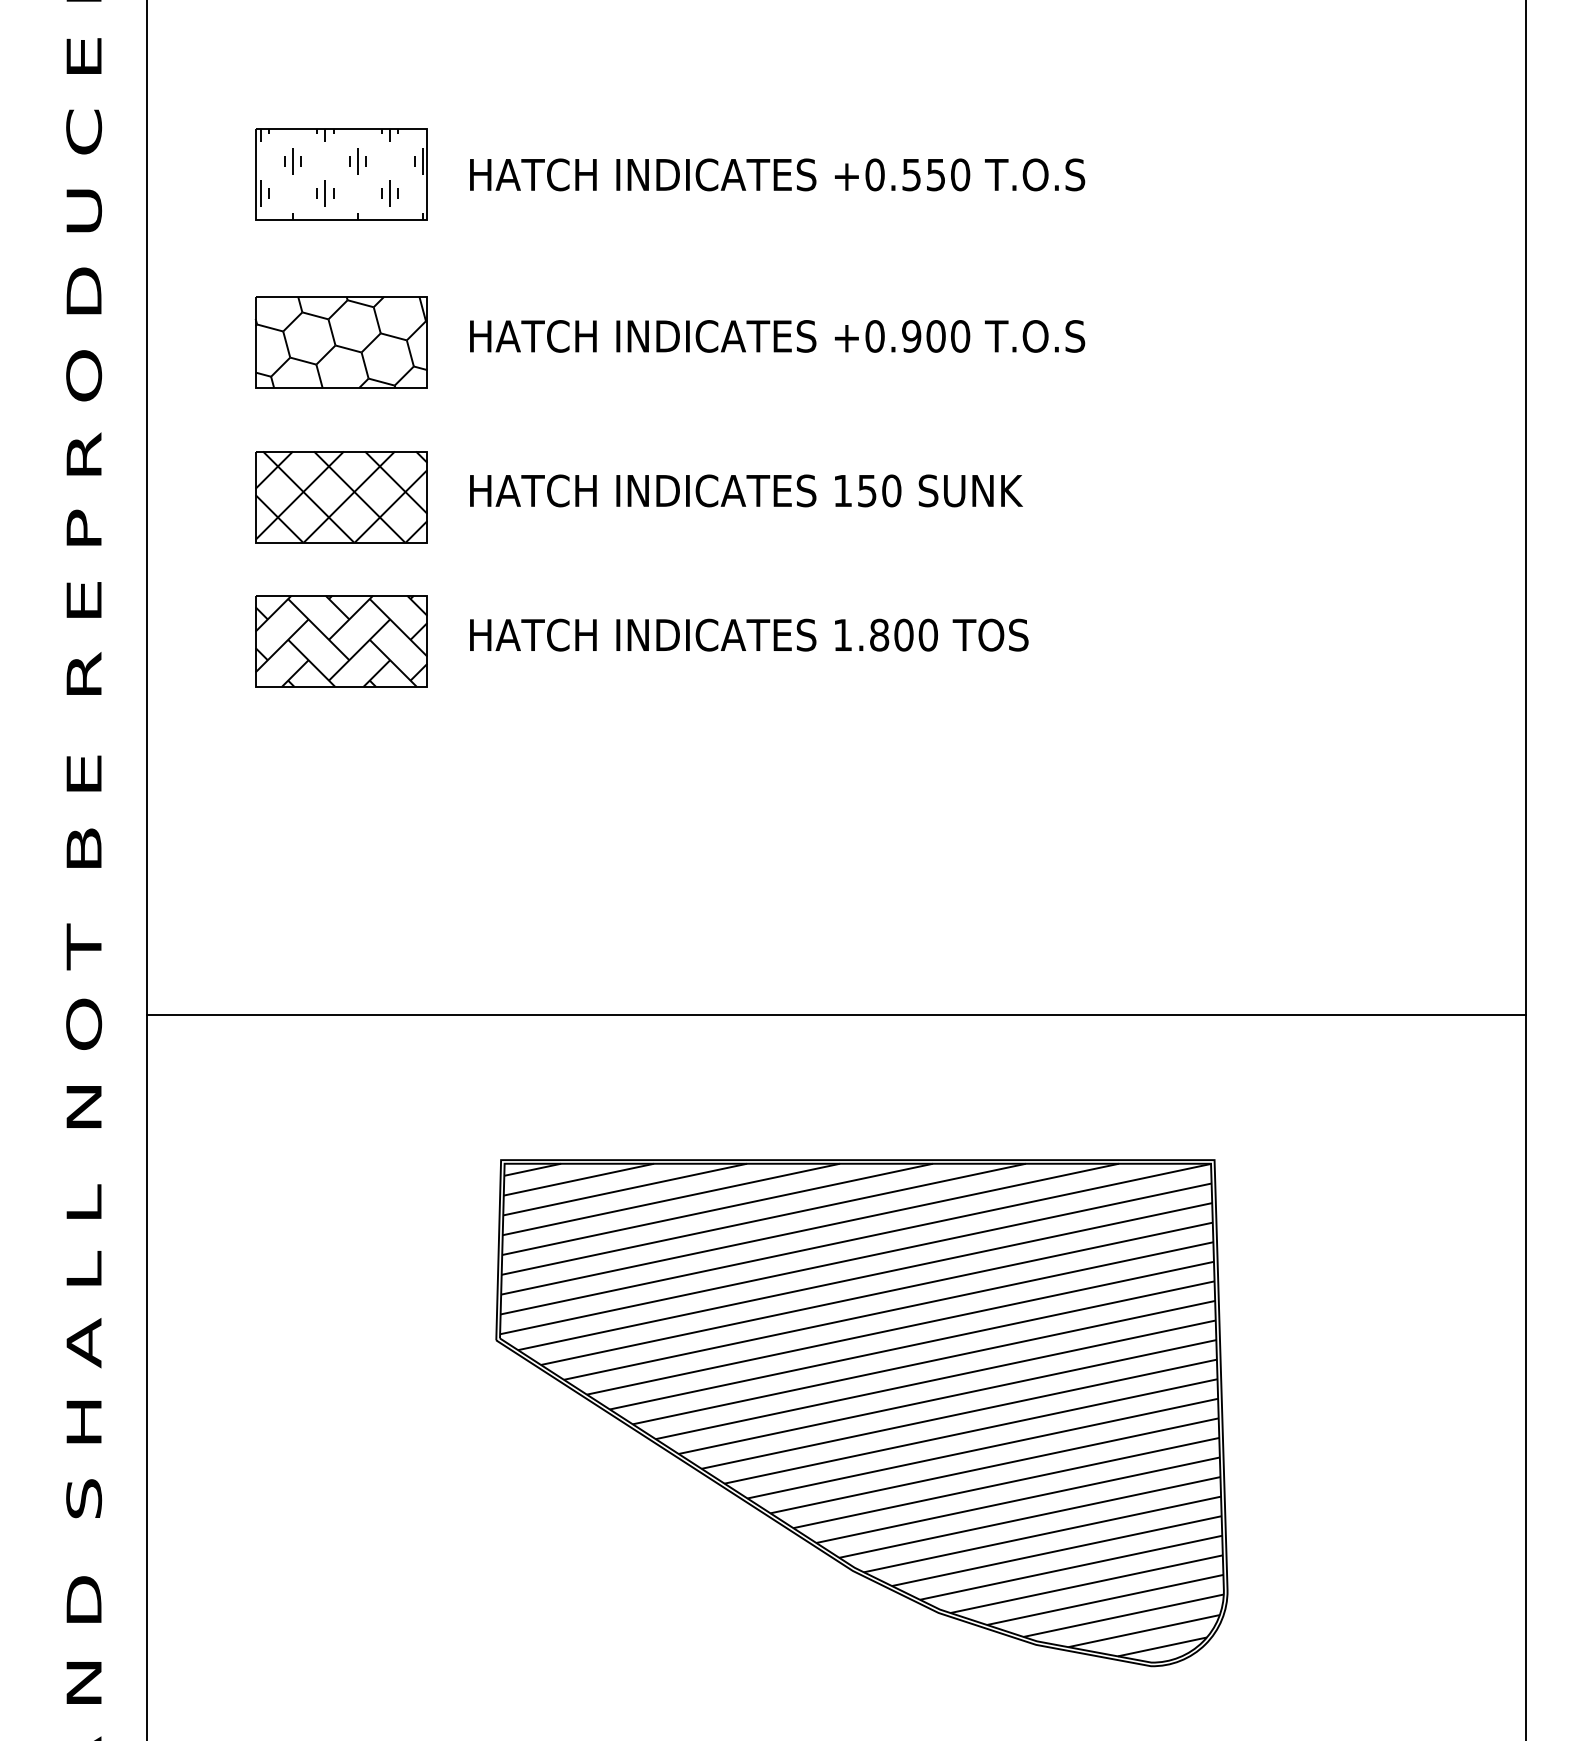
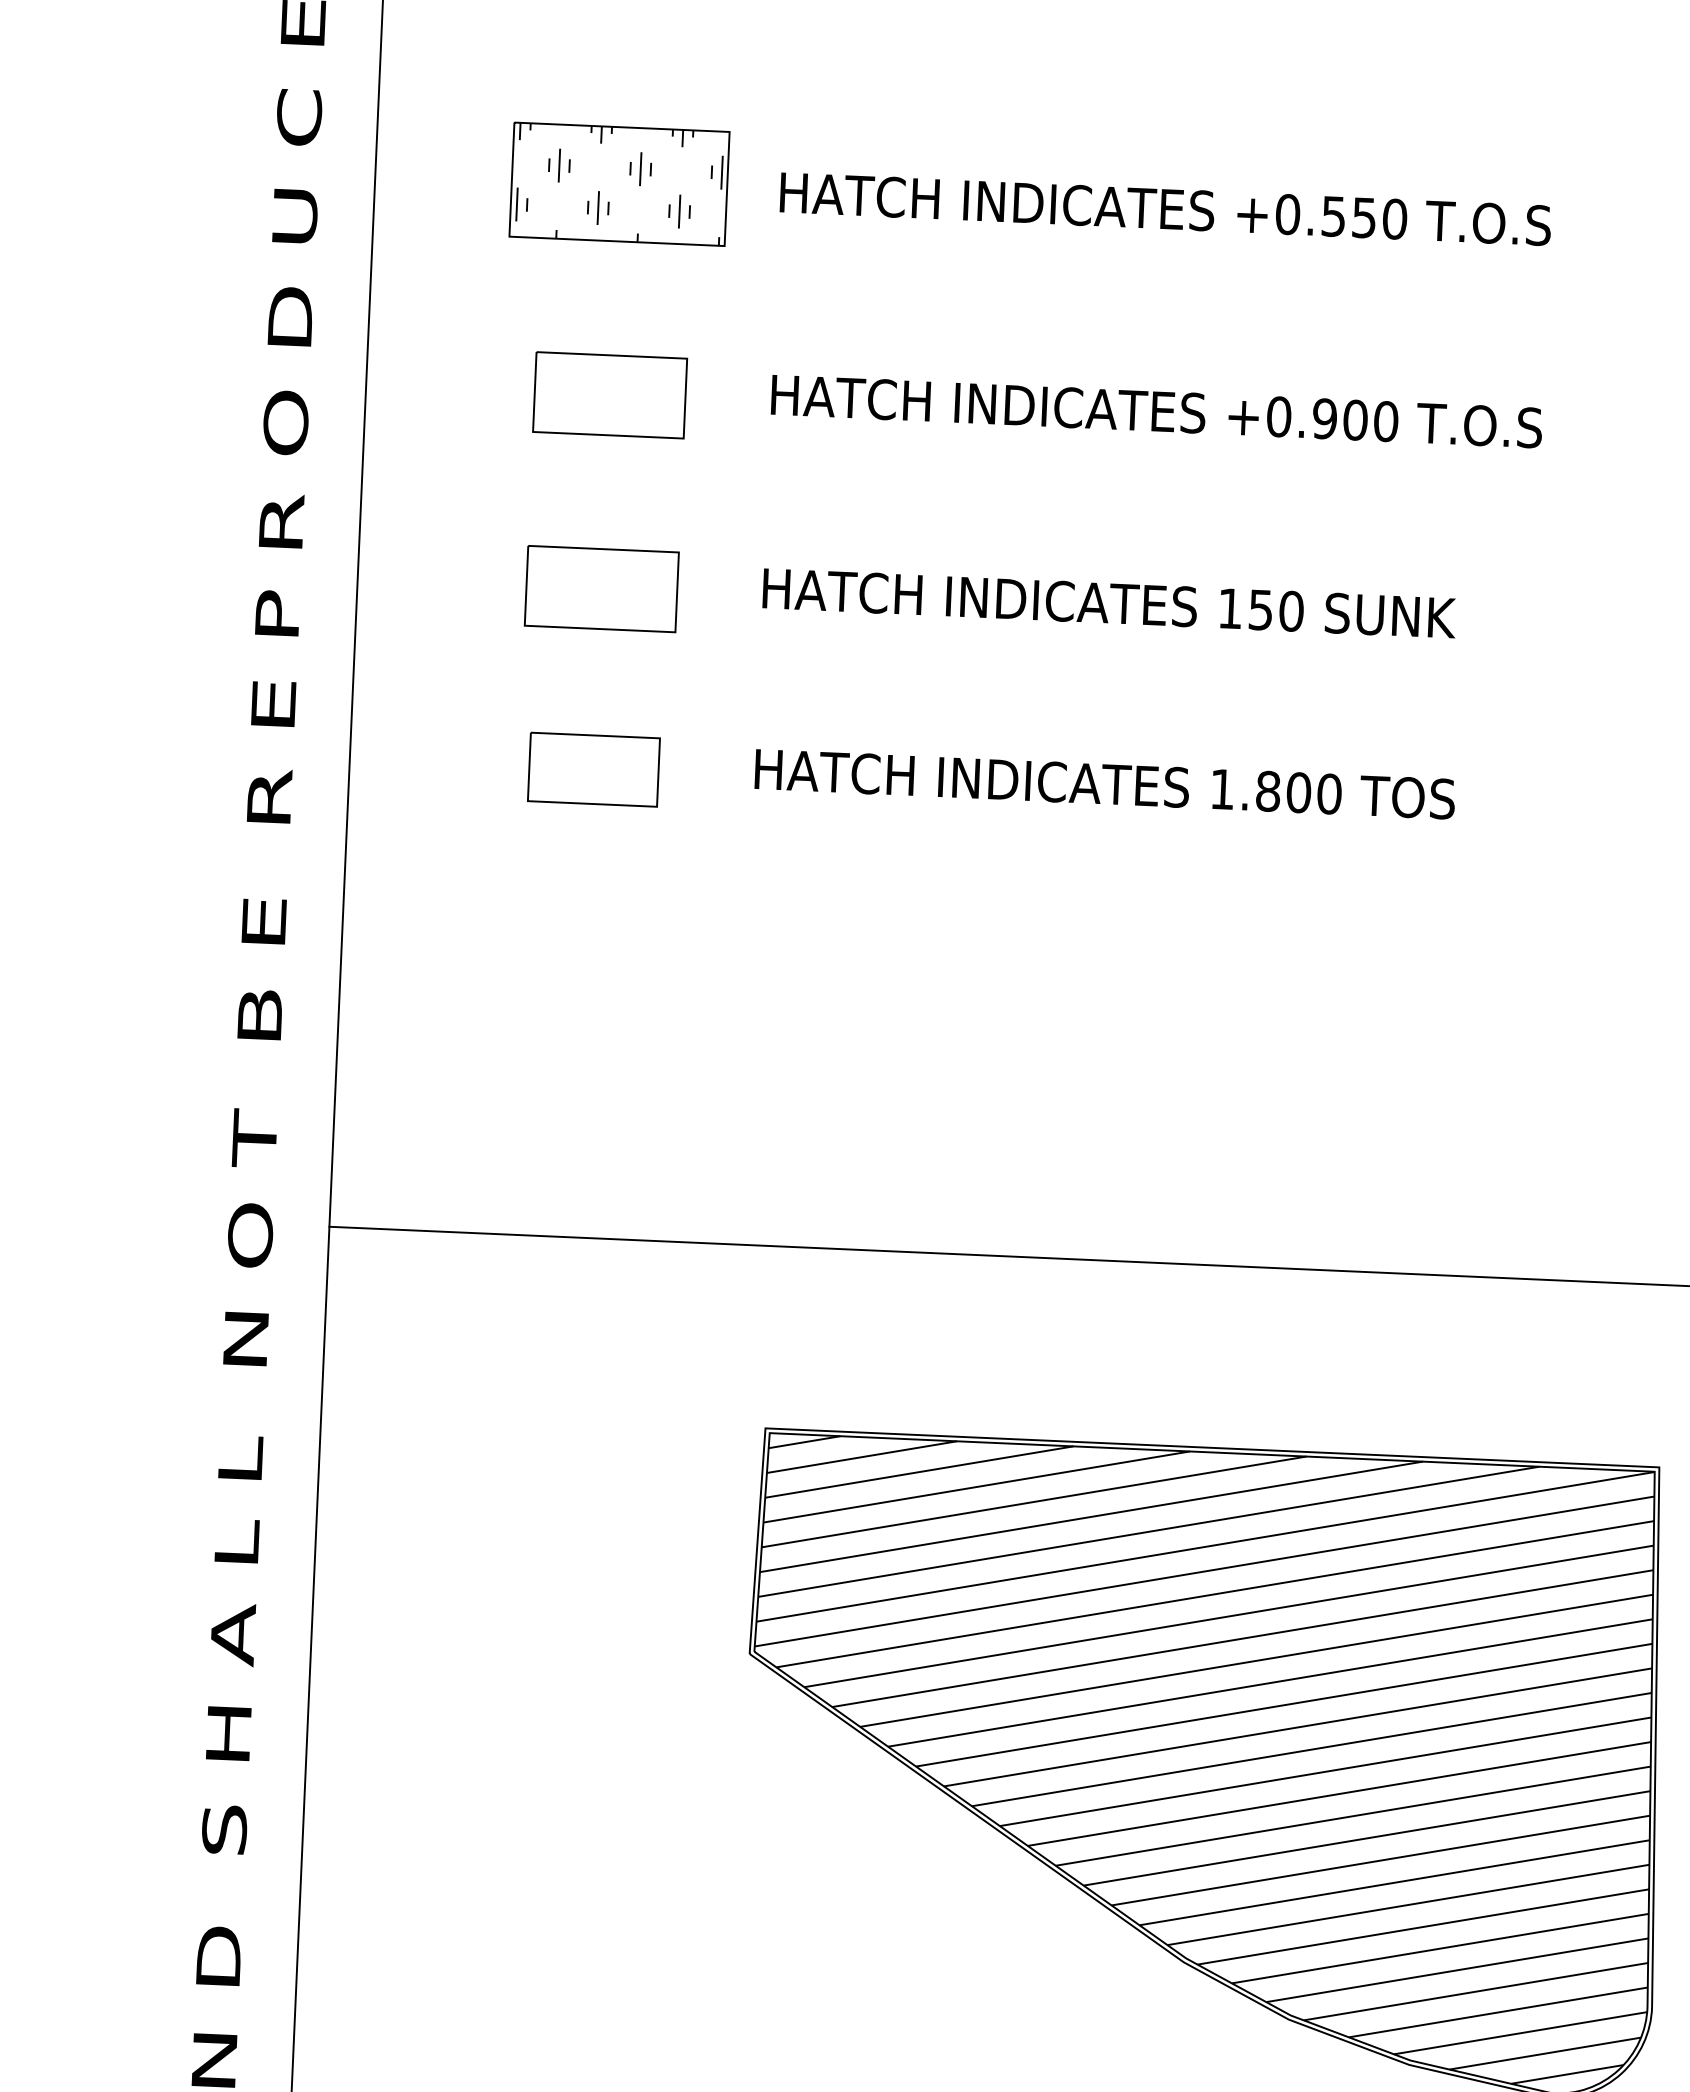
part: (340, 342) -> (609, 395), size x0.7
part: (341, 497) -> (601, 589), size x0.7
part: (341, 641) -> (593, 769), size x0.6

